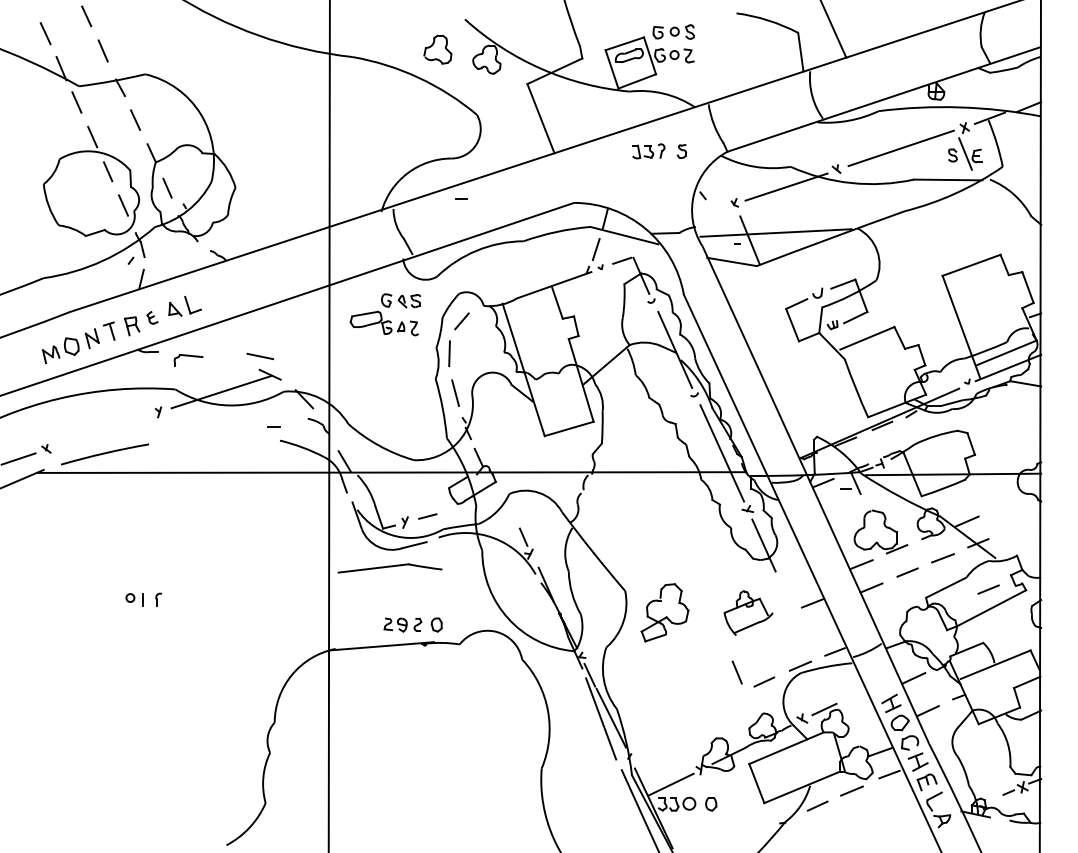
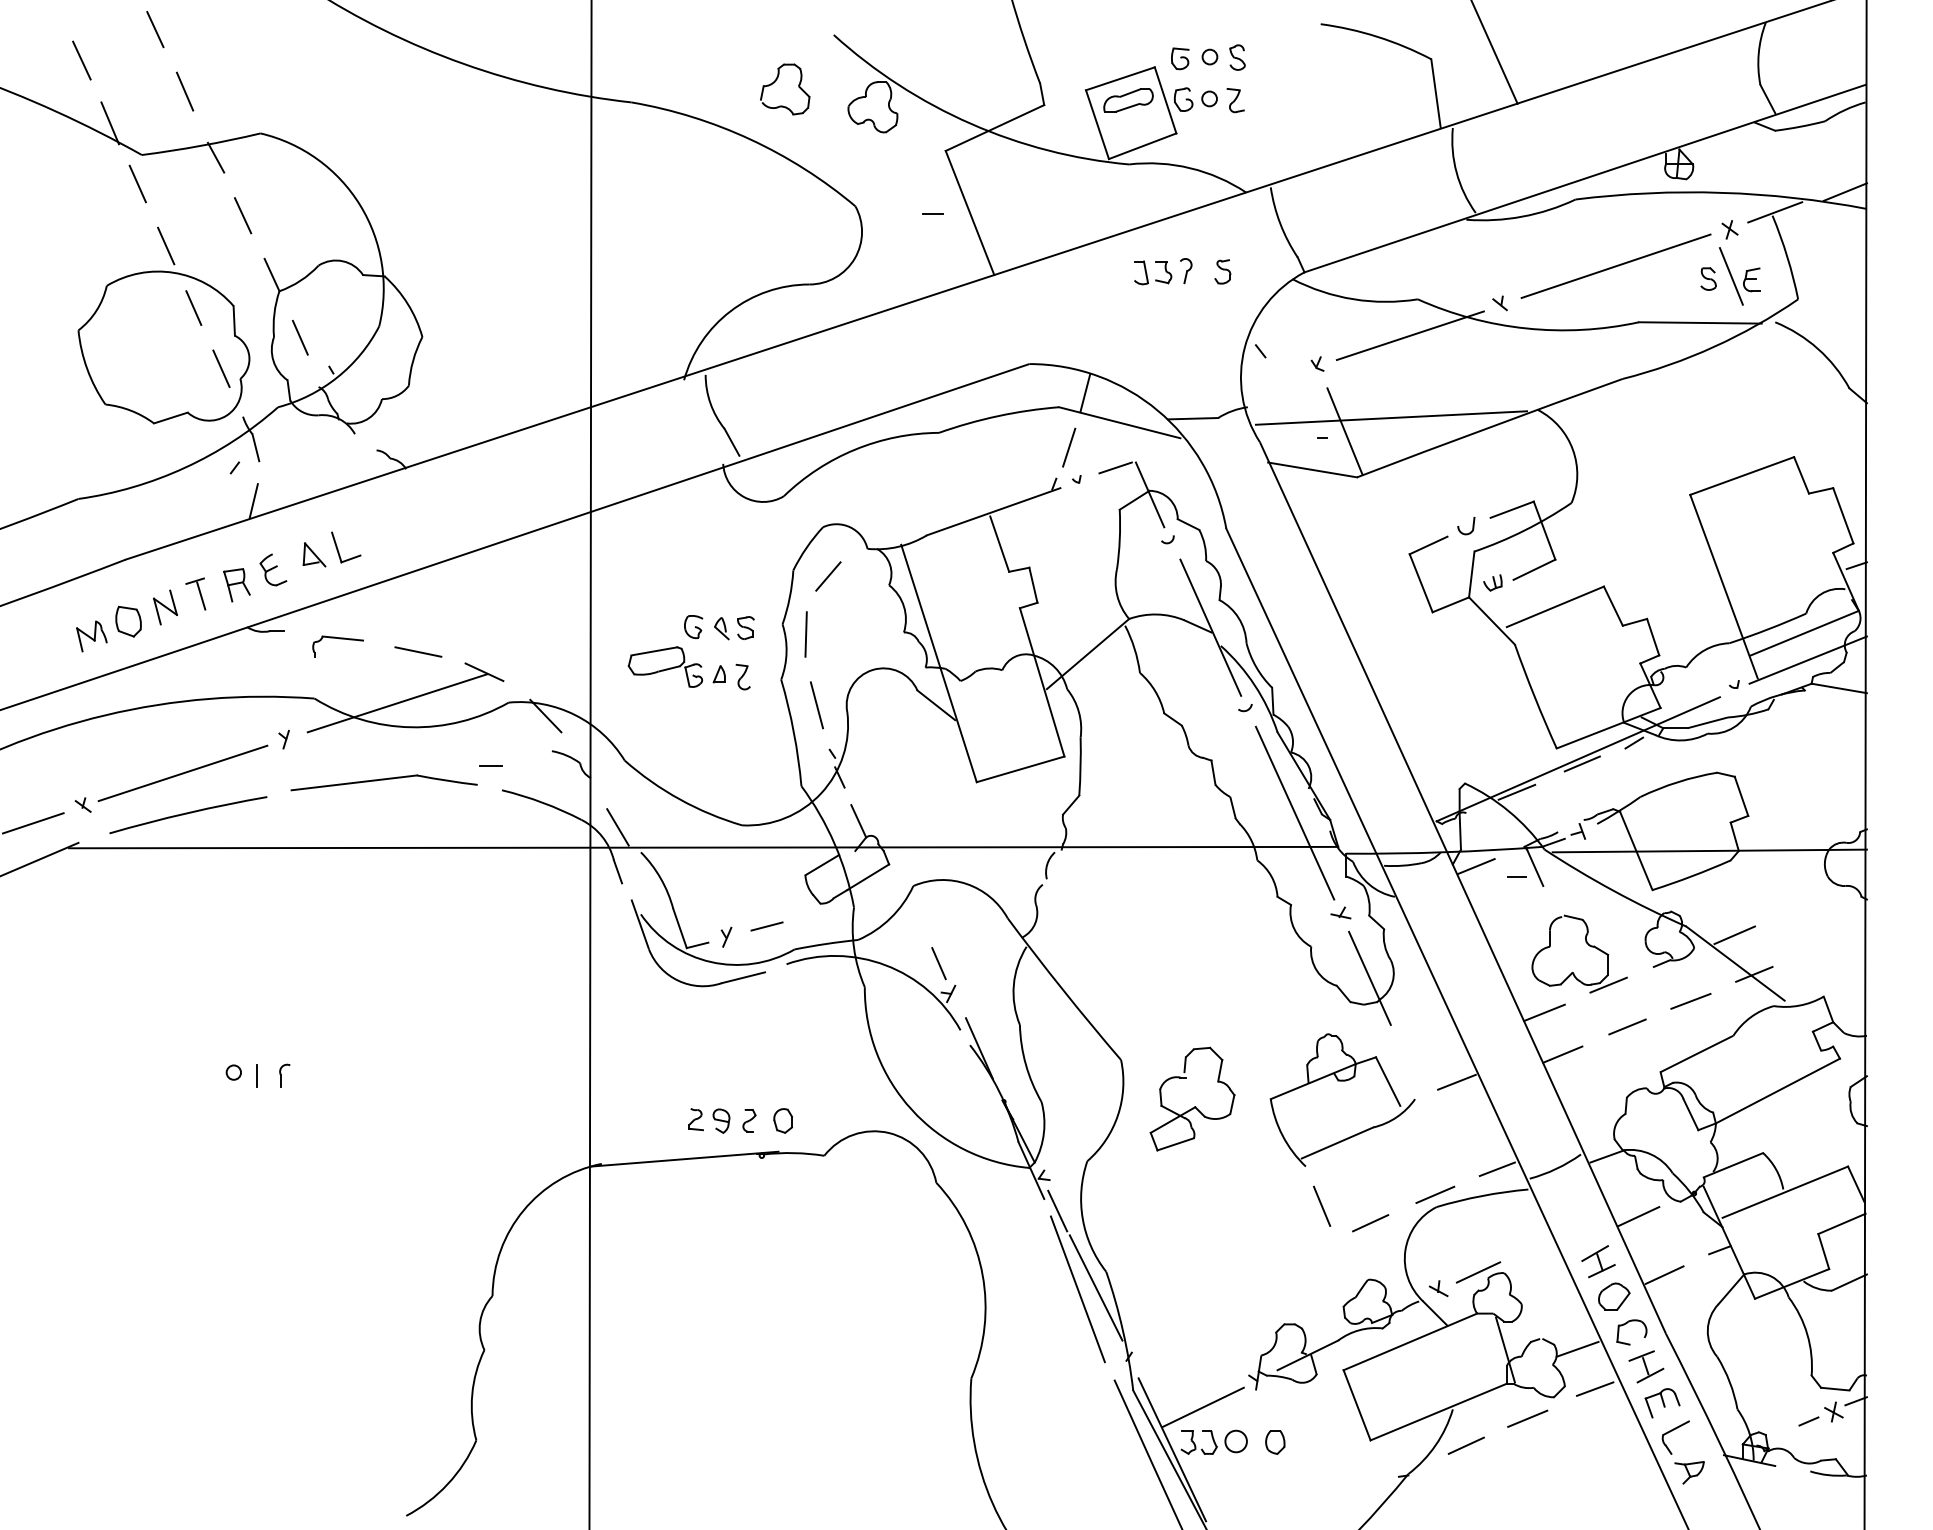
line: (461, 198) -> (933, 212), moved
part: (385, 314) -> (691, 652), moved
part: (152, 317) -> (273, 569), size x1.43
line: (260, 356) -> (418, 652), moved
line: (102, 430) -> (183, 772), added
part: (389, 568) -> (382, 782), moved
line: (988, 589) -> (1772, 1057), removed
part: (748, 612) -> (1342, 1098), size x1.67

